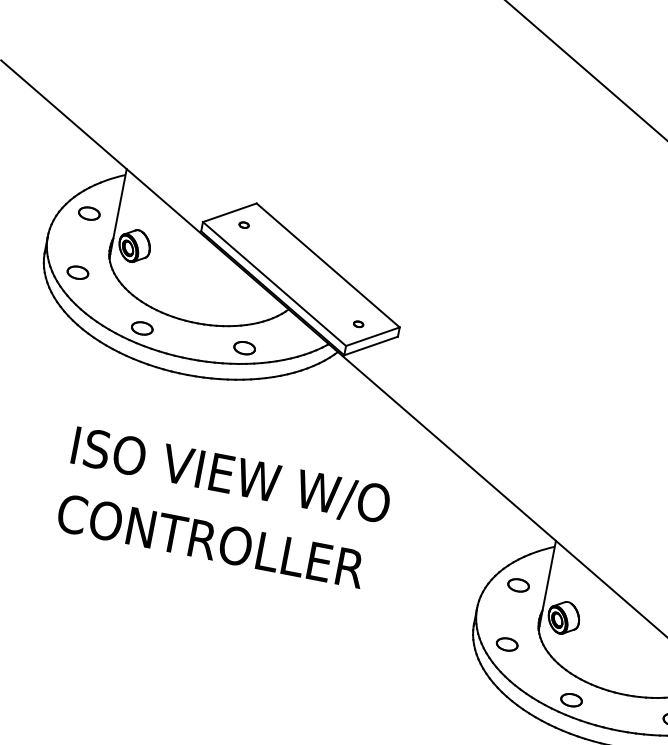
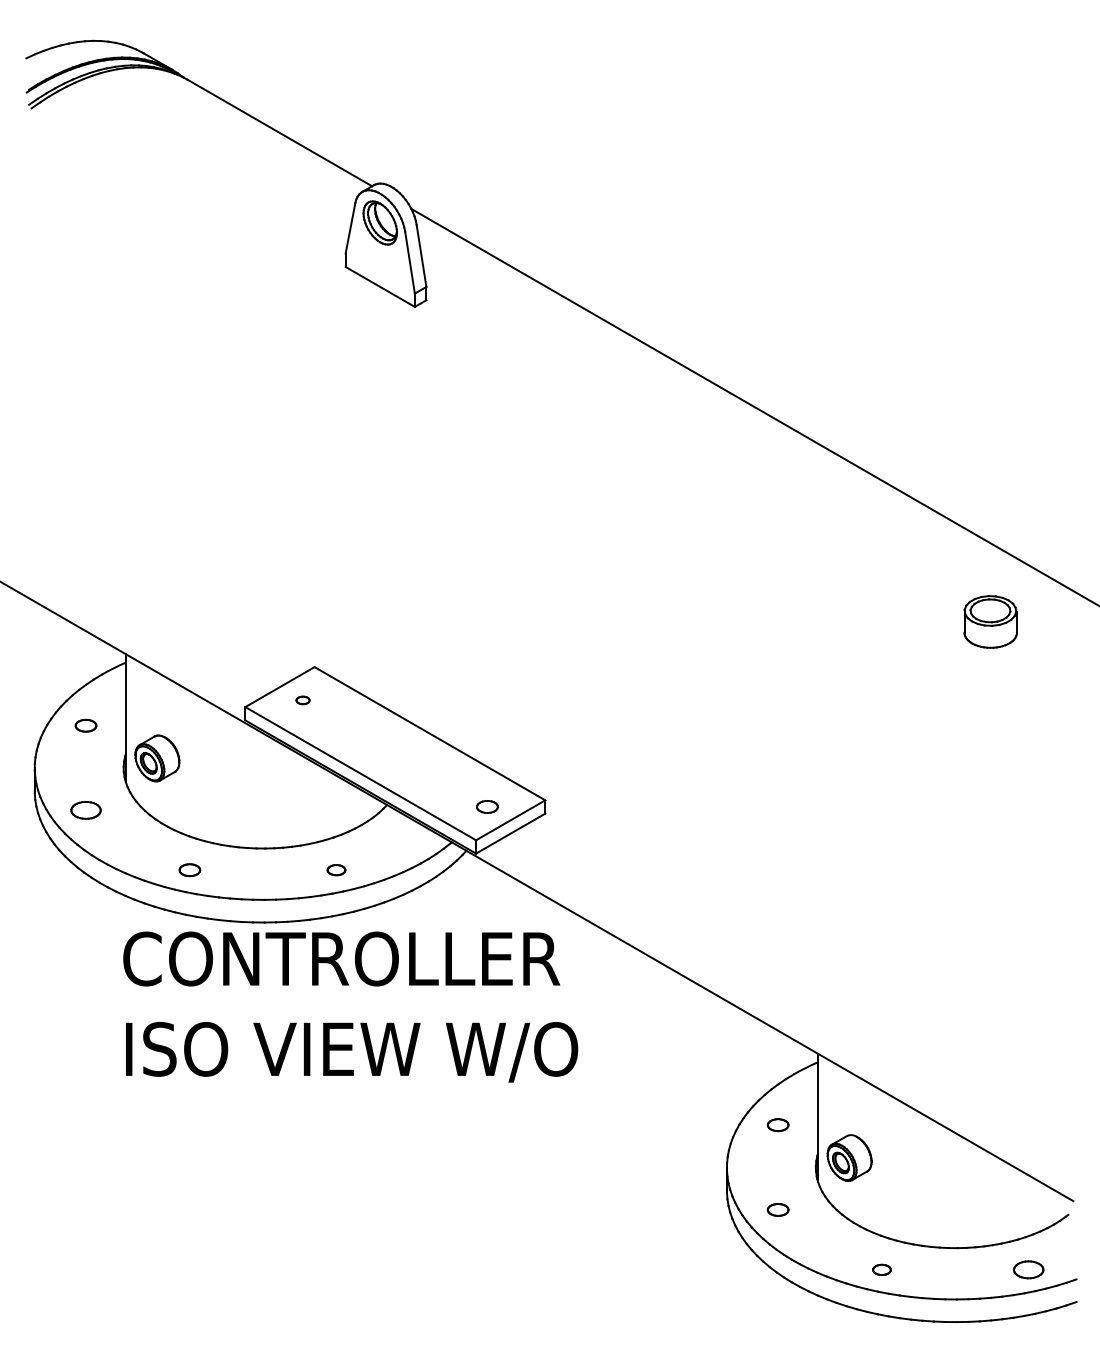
part: (88, 213) -> (85, 725), size x0.7
part: (358, 323) -> (487, 806), size x1.6
part: (142, 327) -> (189, 869), size x0.7
part: (244, 347) -> (336, 869), size x0.6
text: (211, 540) -> (341, 958), moved
part: (518, 584) -> (777, 1124), size x0.7
part: (506, 644) -> (777, 1209), size x0.7
part: (571, 699) -> (881, 1269), size x0.6

